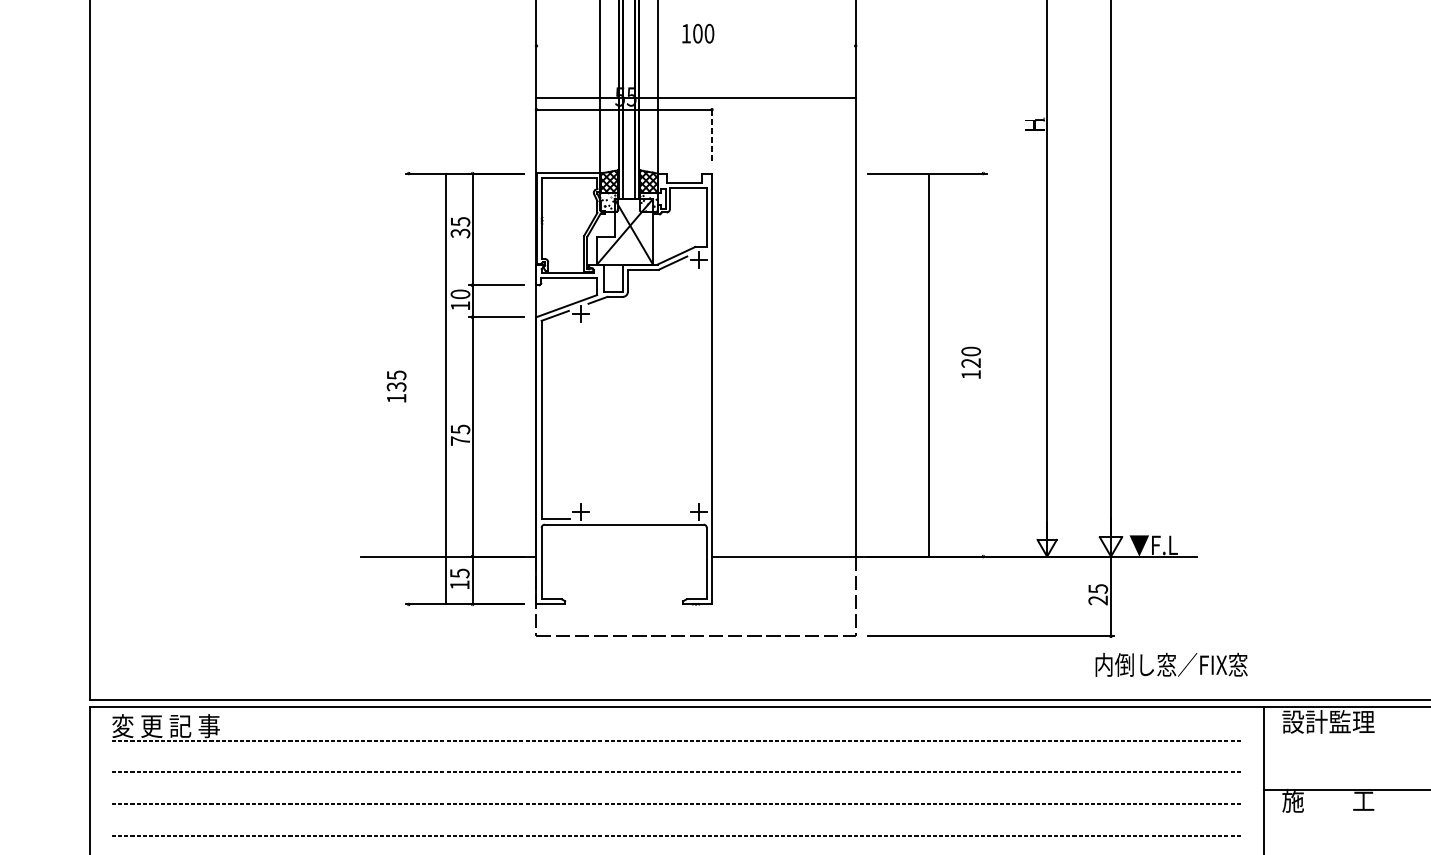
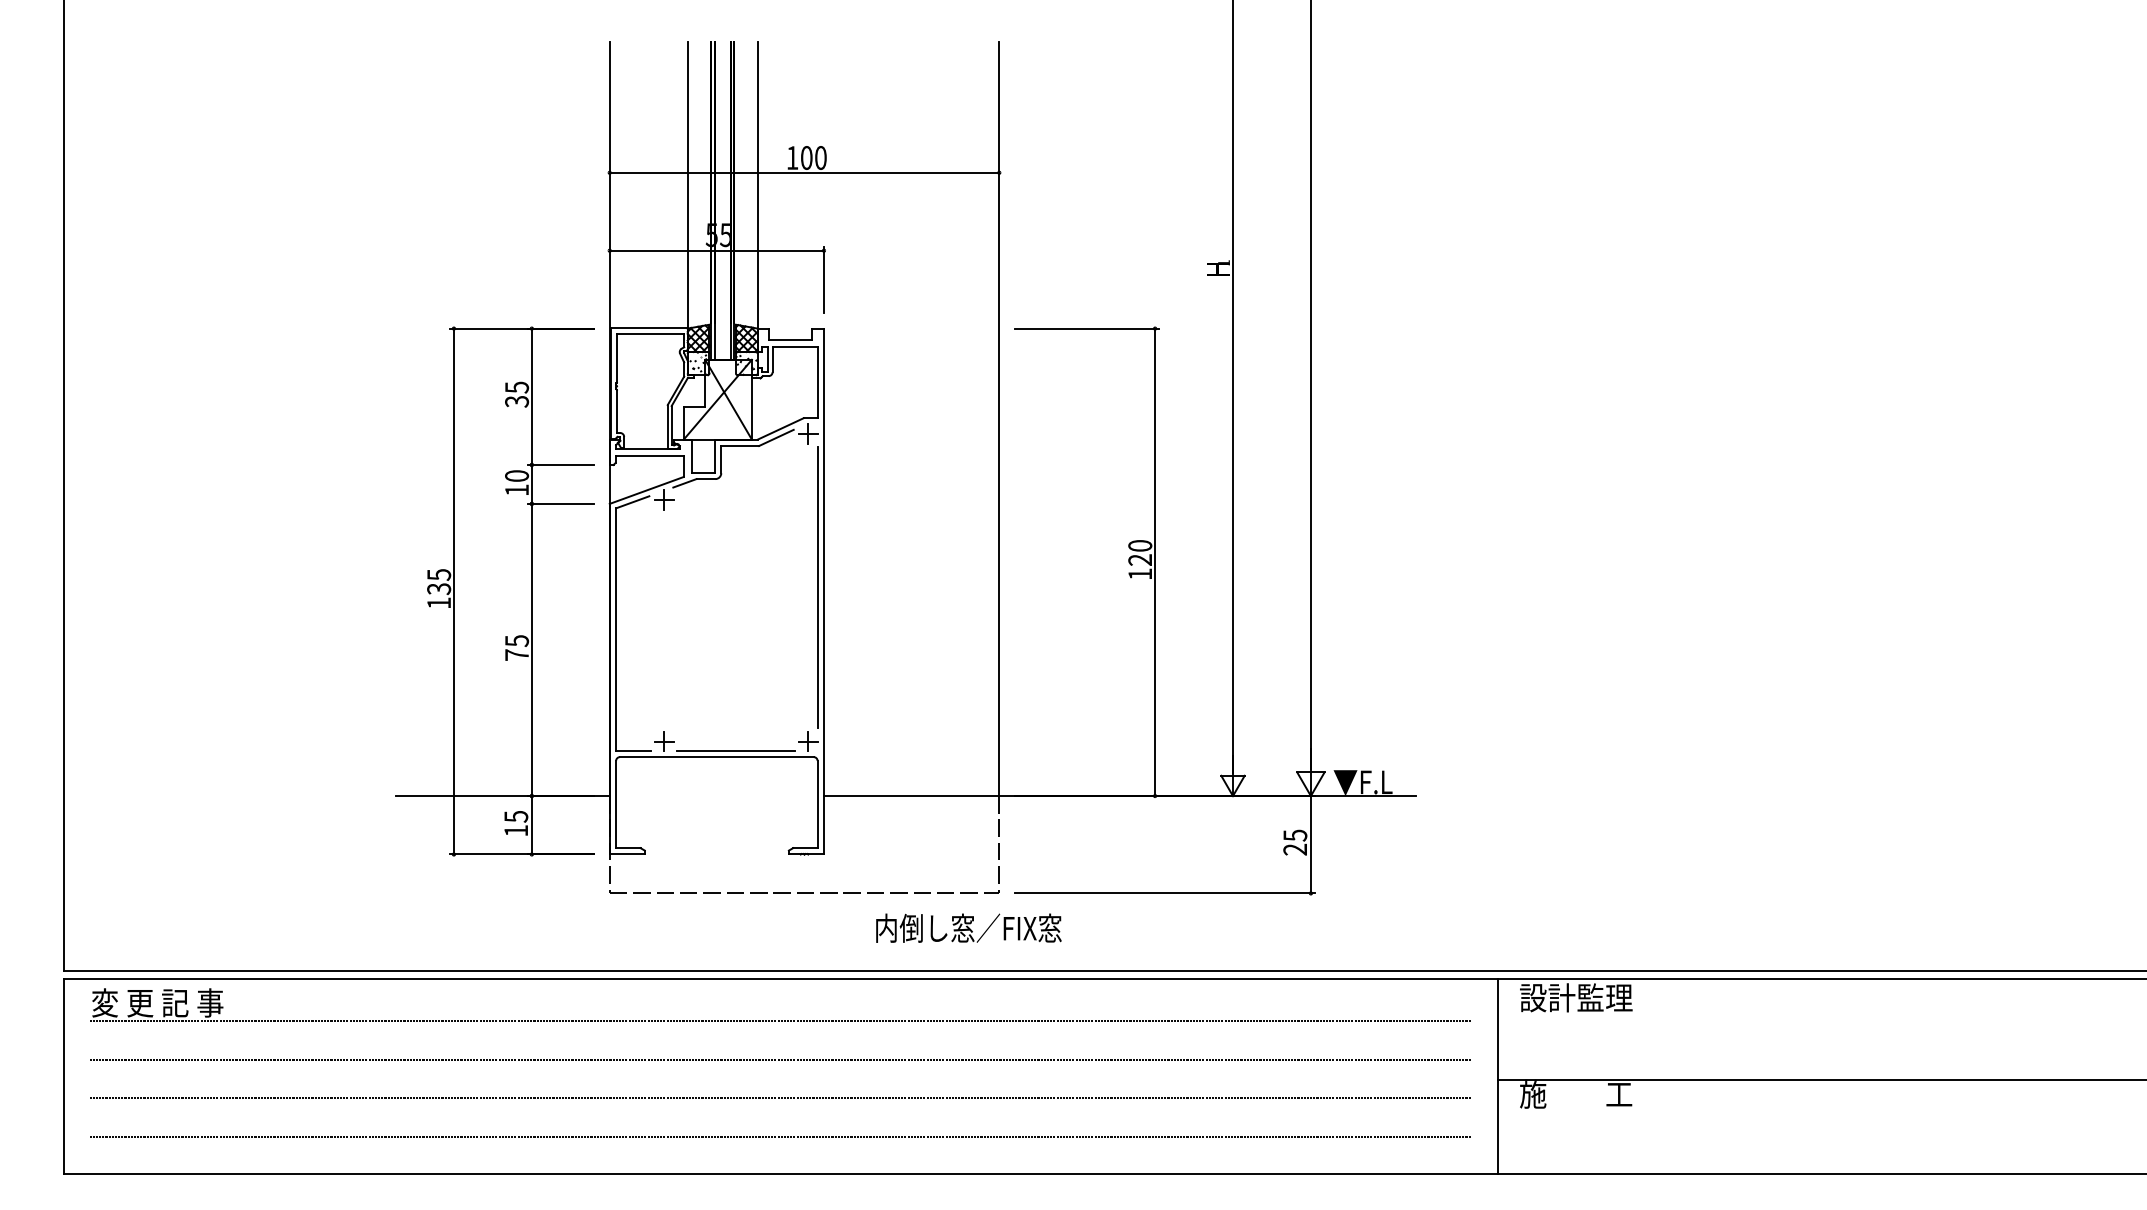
line: (696, 97) -> (804, 172), moved
line: (711, 133) -> (823, 279), dashed -> solid
line: (929, 365) -> (1155, 562), moved
line: (706, 385) -> (817, 587), added
line: (446, 388) -> (453, 591), moved
line: (640, 519) -> (736, 750), added
text: (1171, 664) -> (968, 927), moved

